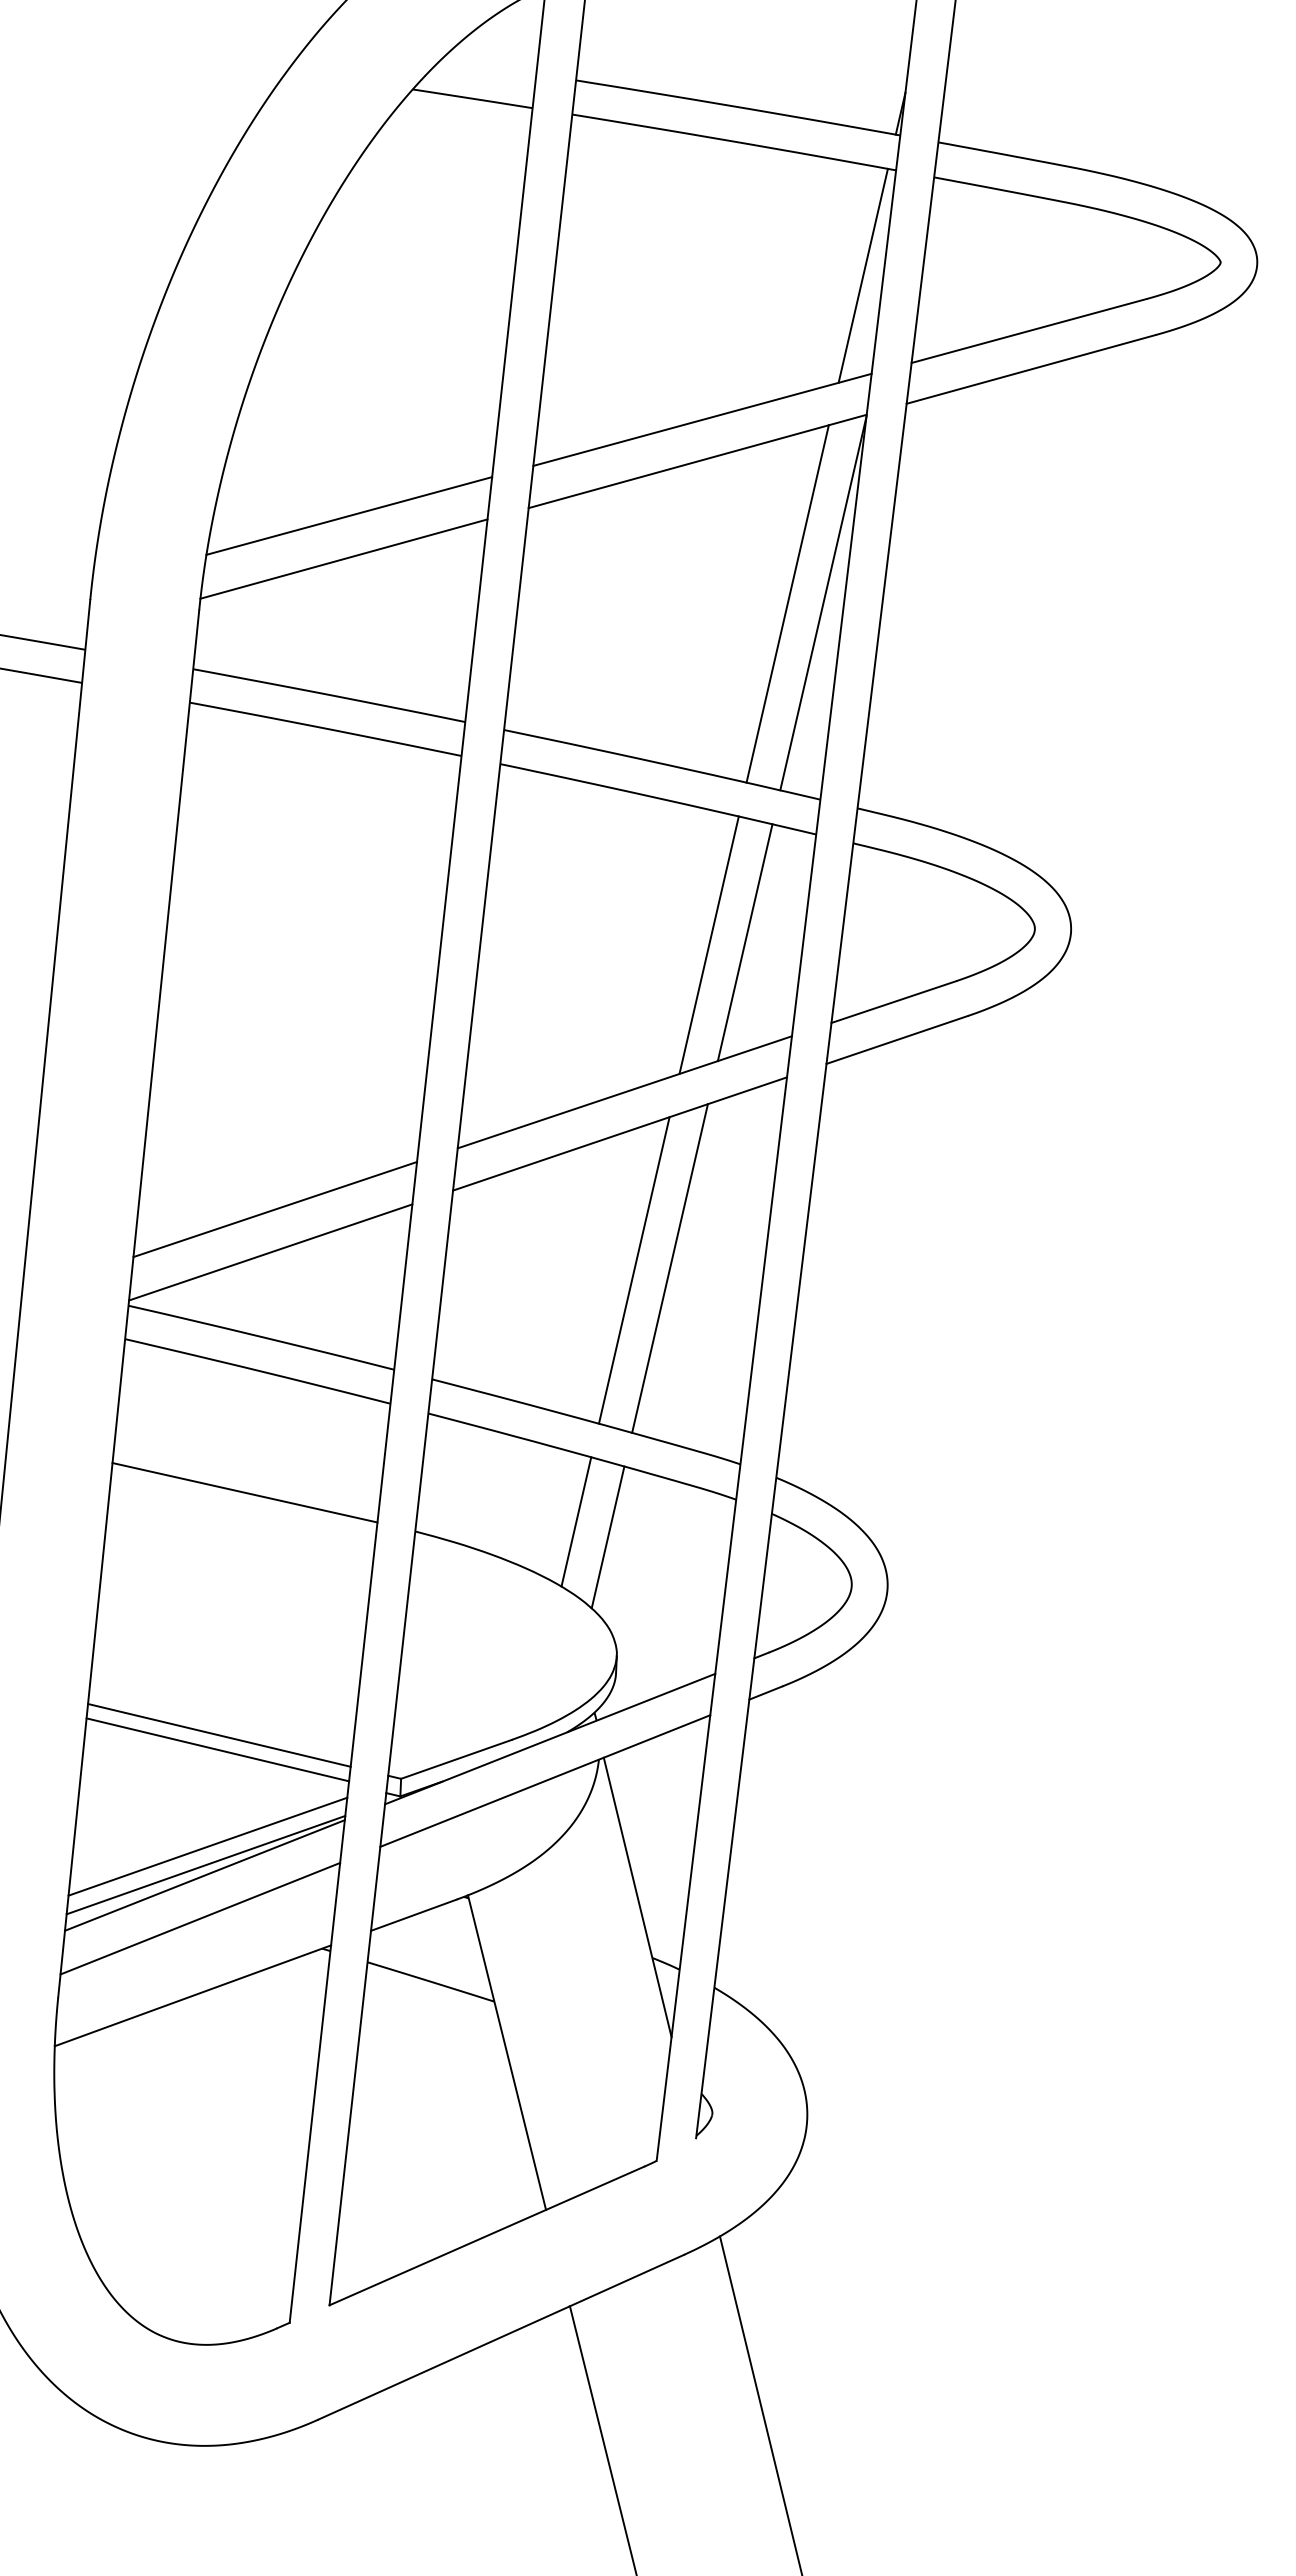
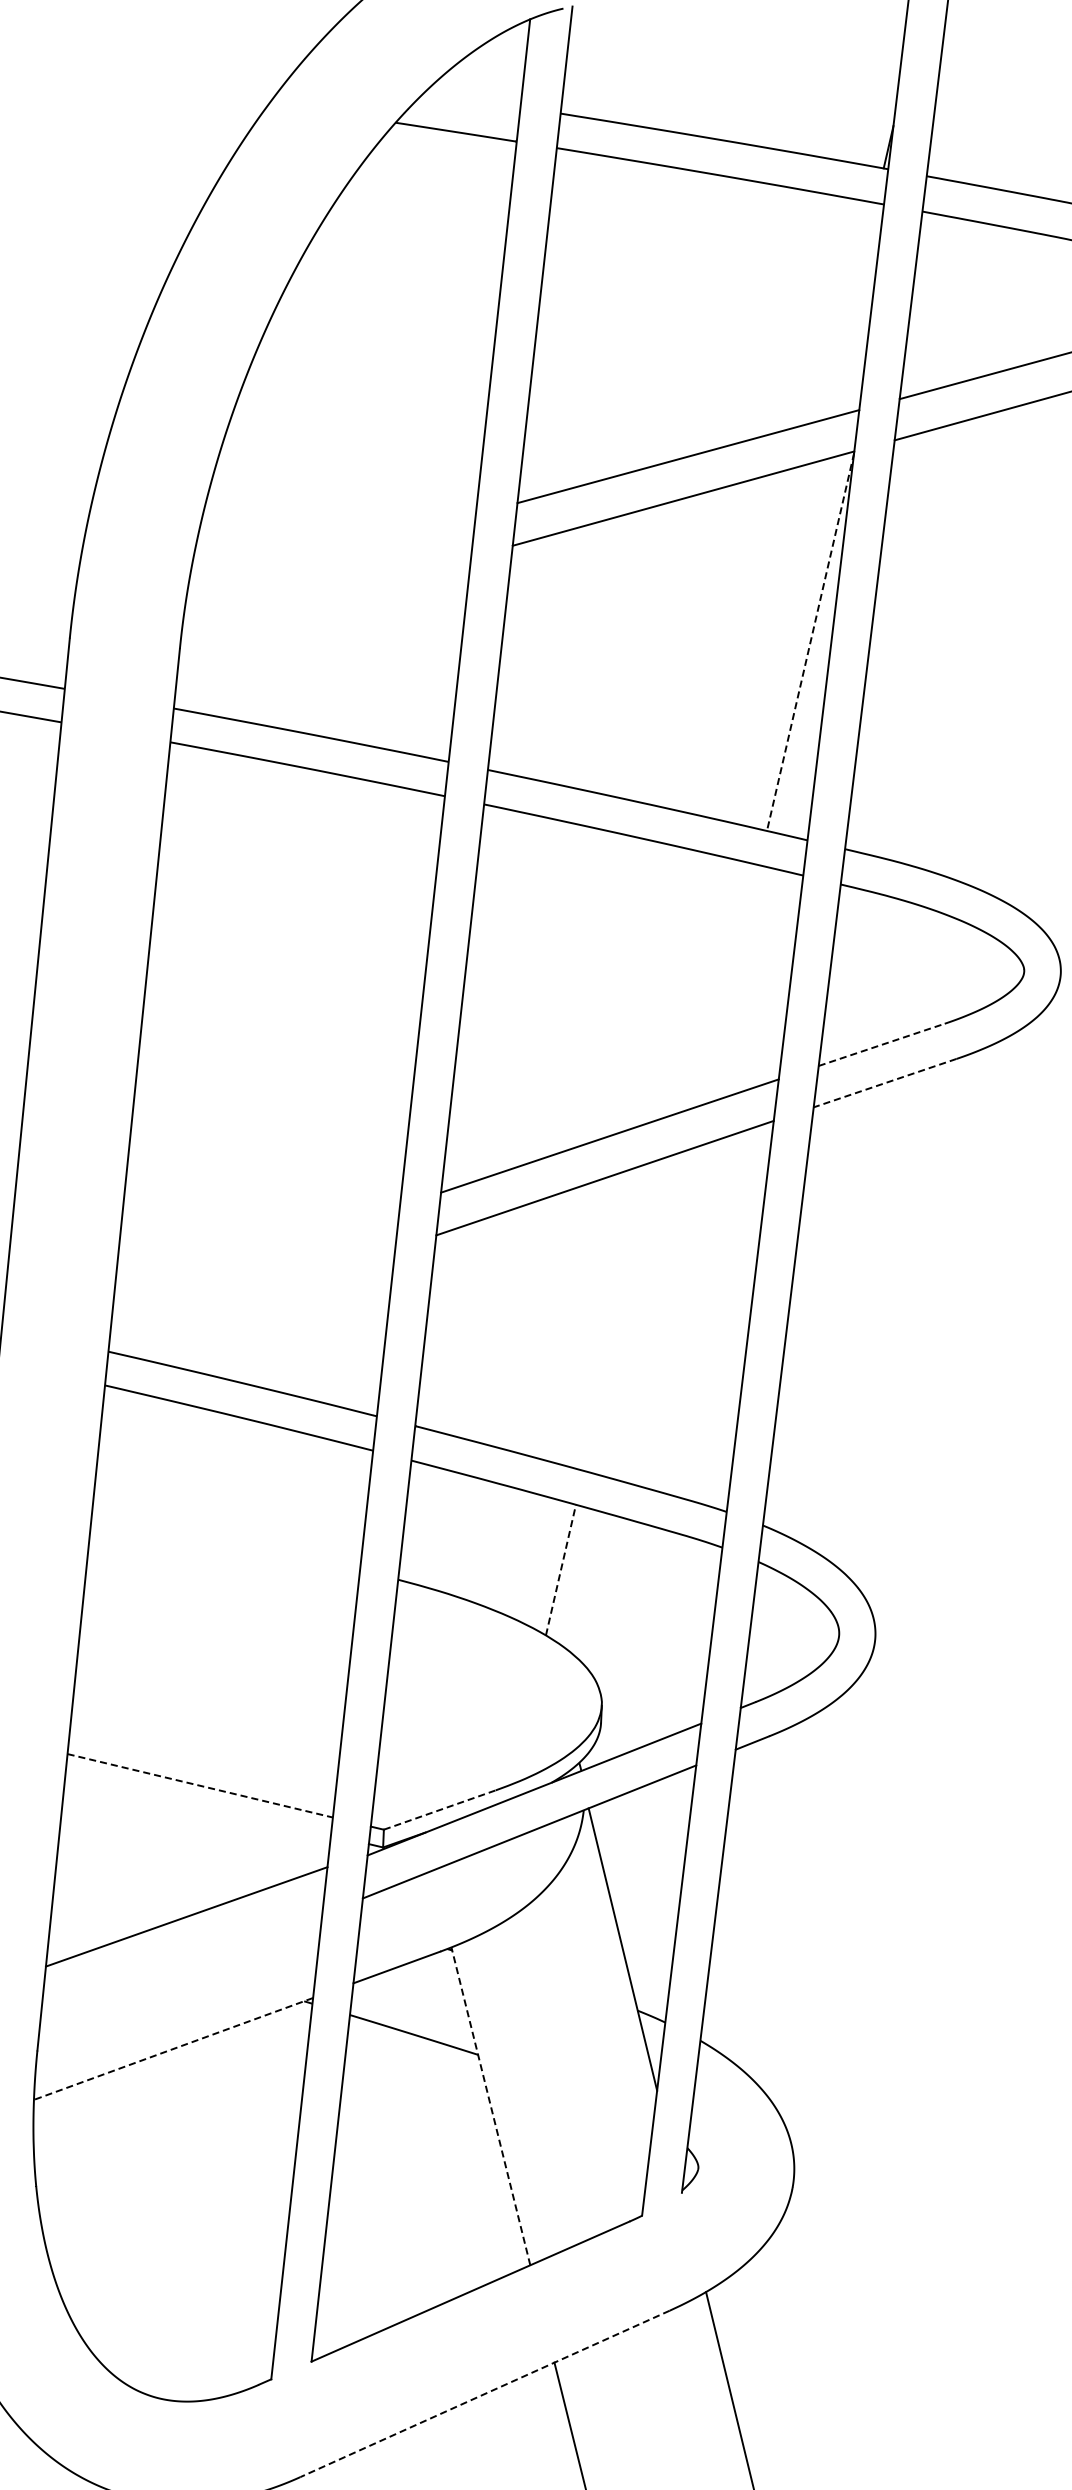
line: (862, 275) -> (850, 310), removed
line: (349, 515) -> (331, 553), removed
line: (343, 558) -> (325, 596), removed
line: (787, 603) -> (774, 642), removed
line: (823, 603) -> (810, 642), solid -> dashed
line: (744, 942) -> (730, 984), removed
line: (708, 944) -> (694, 986), removed
line: (893, 1002) -> (881, 1045), solid -> dashed
line: (897, 1039) -> (885, 1082), solid -> dashed
line: (275, 1209) -> (256, 1254), removed
line: (270, 1252) -> (251, 1297), removed
line: (669, 1268) -> (655, 1314), removed
line: (633, 1270) -> (618, 1316), removed
line: (244, 1492) -> (225, 1540), removed
line: (576, 1521) -> (561, 1569), solid -> dashed
line: (607, 1537) -> (592, 1585), removed
line: (219, 1735) -> (200, 1785), solid -> dashed
line: (217, 1749) -> (198, 1800), removed
line: (456, 1759) -> (439, 1810), solid -> dashed
line: (207, 1846) -> (188, 1898), removed
line: (204, 1875) -> (185, 1927), removed
line: (200, 1918) -> (181, 1970), removed
line: (192, 1995) -> (173, 2048), solid -> dashed
line: (506, 2052) -> (490, 2106), solid -> dashed
line: (500, 2337) -> (484, 2394), solid -> dashed

